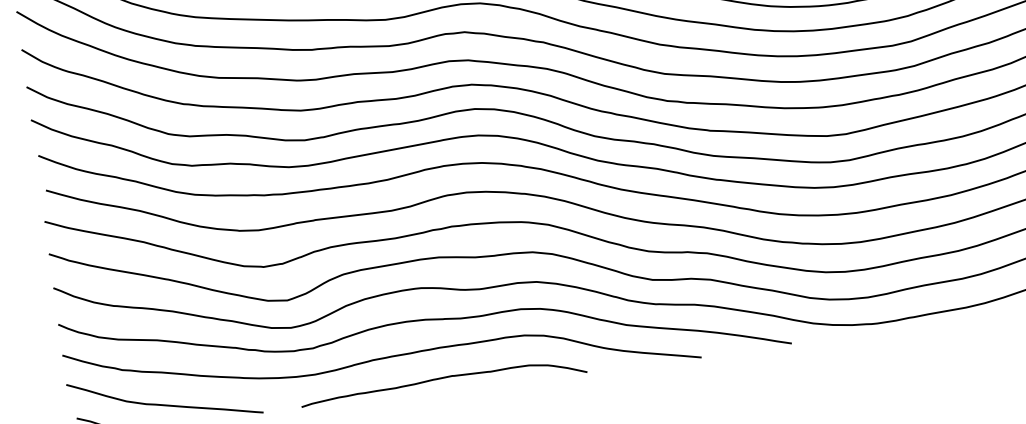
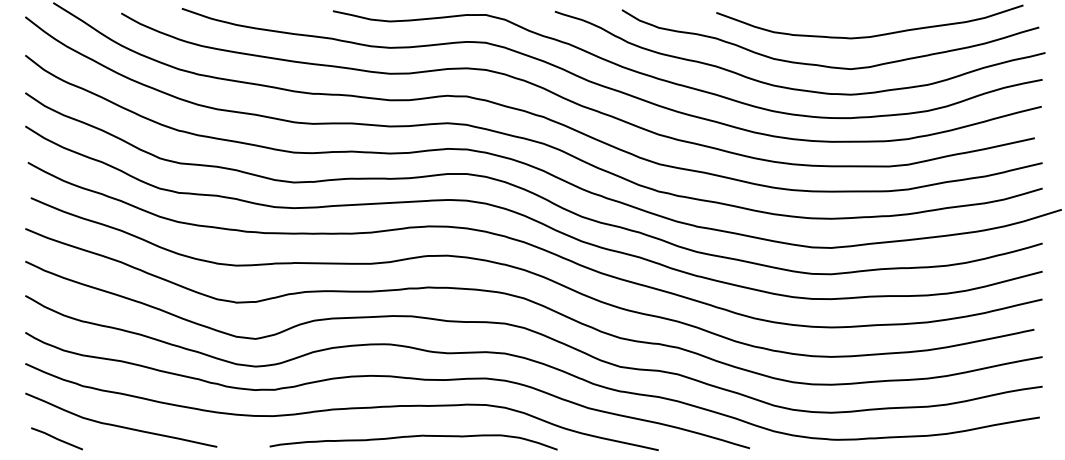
curve: (442, 379) -> (413, 437), moved

